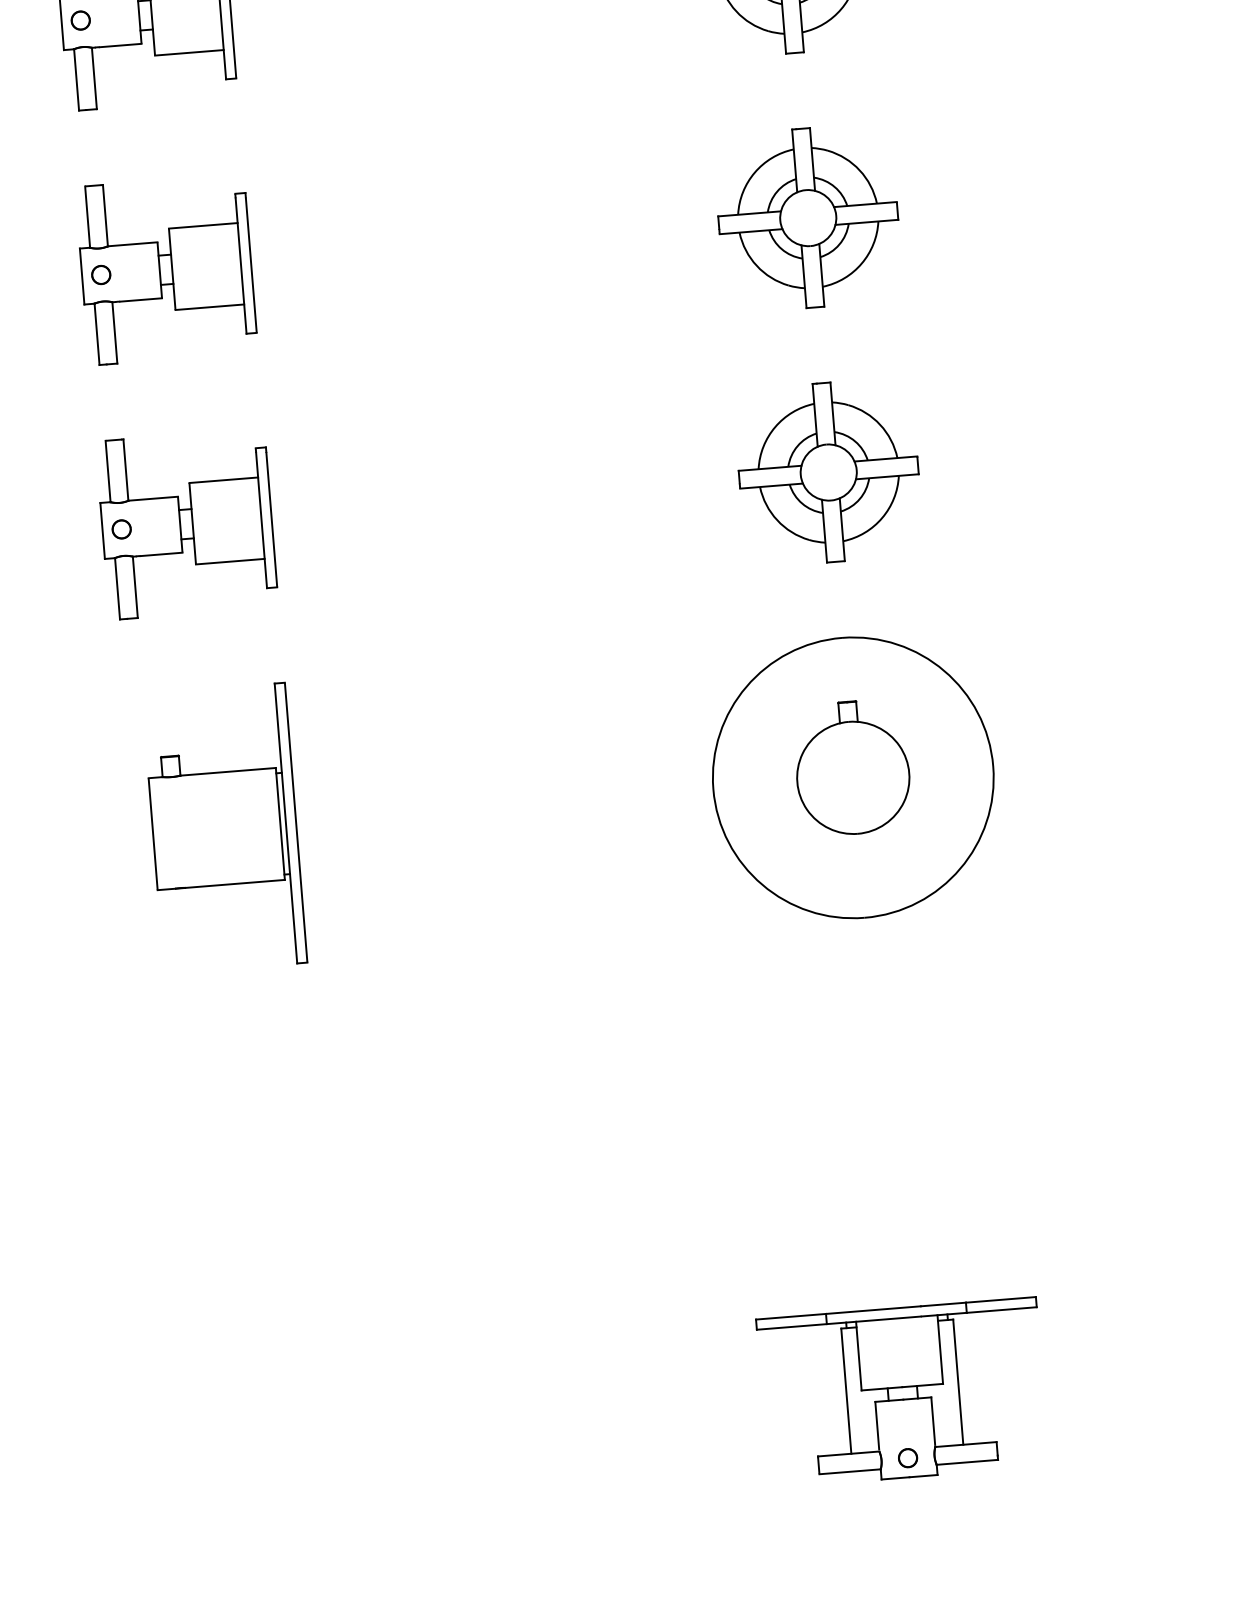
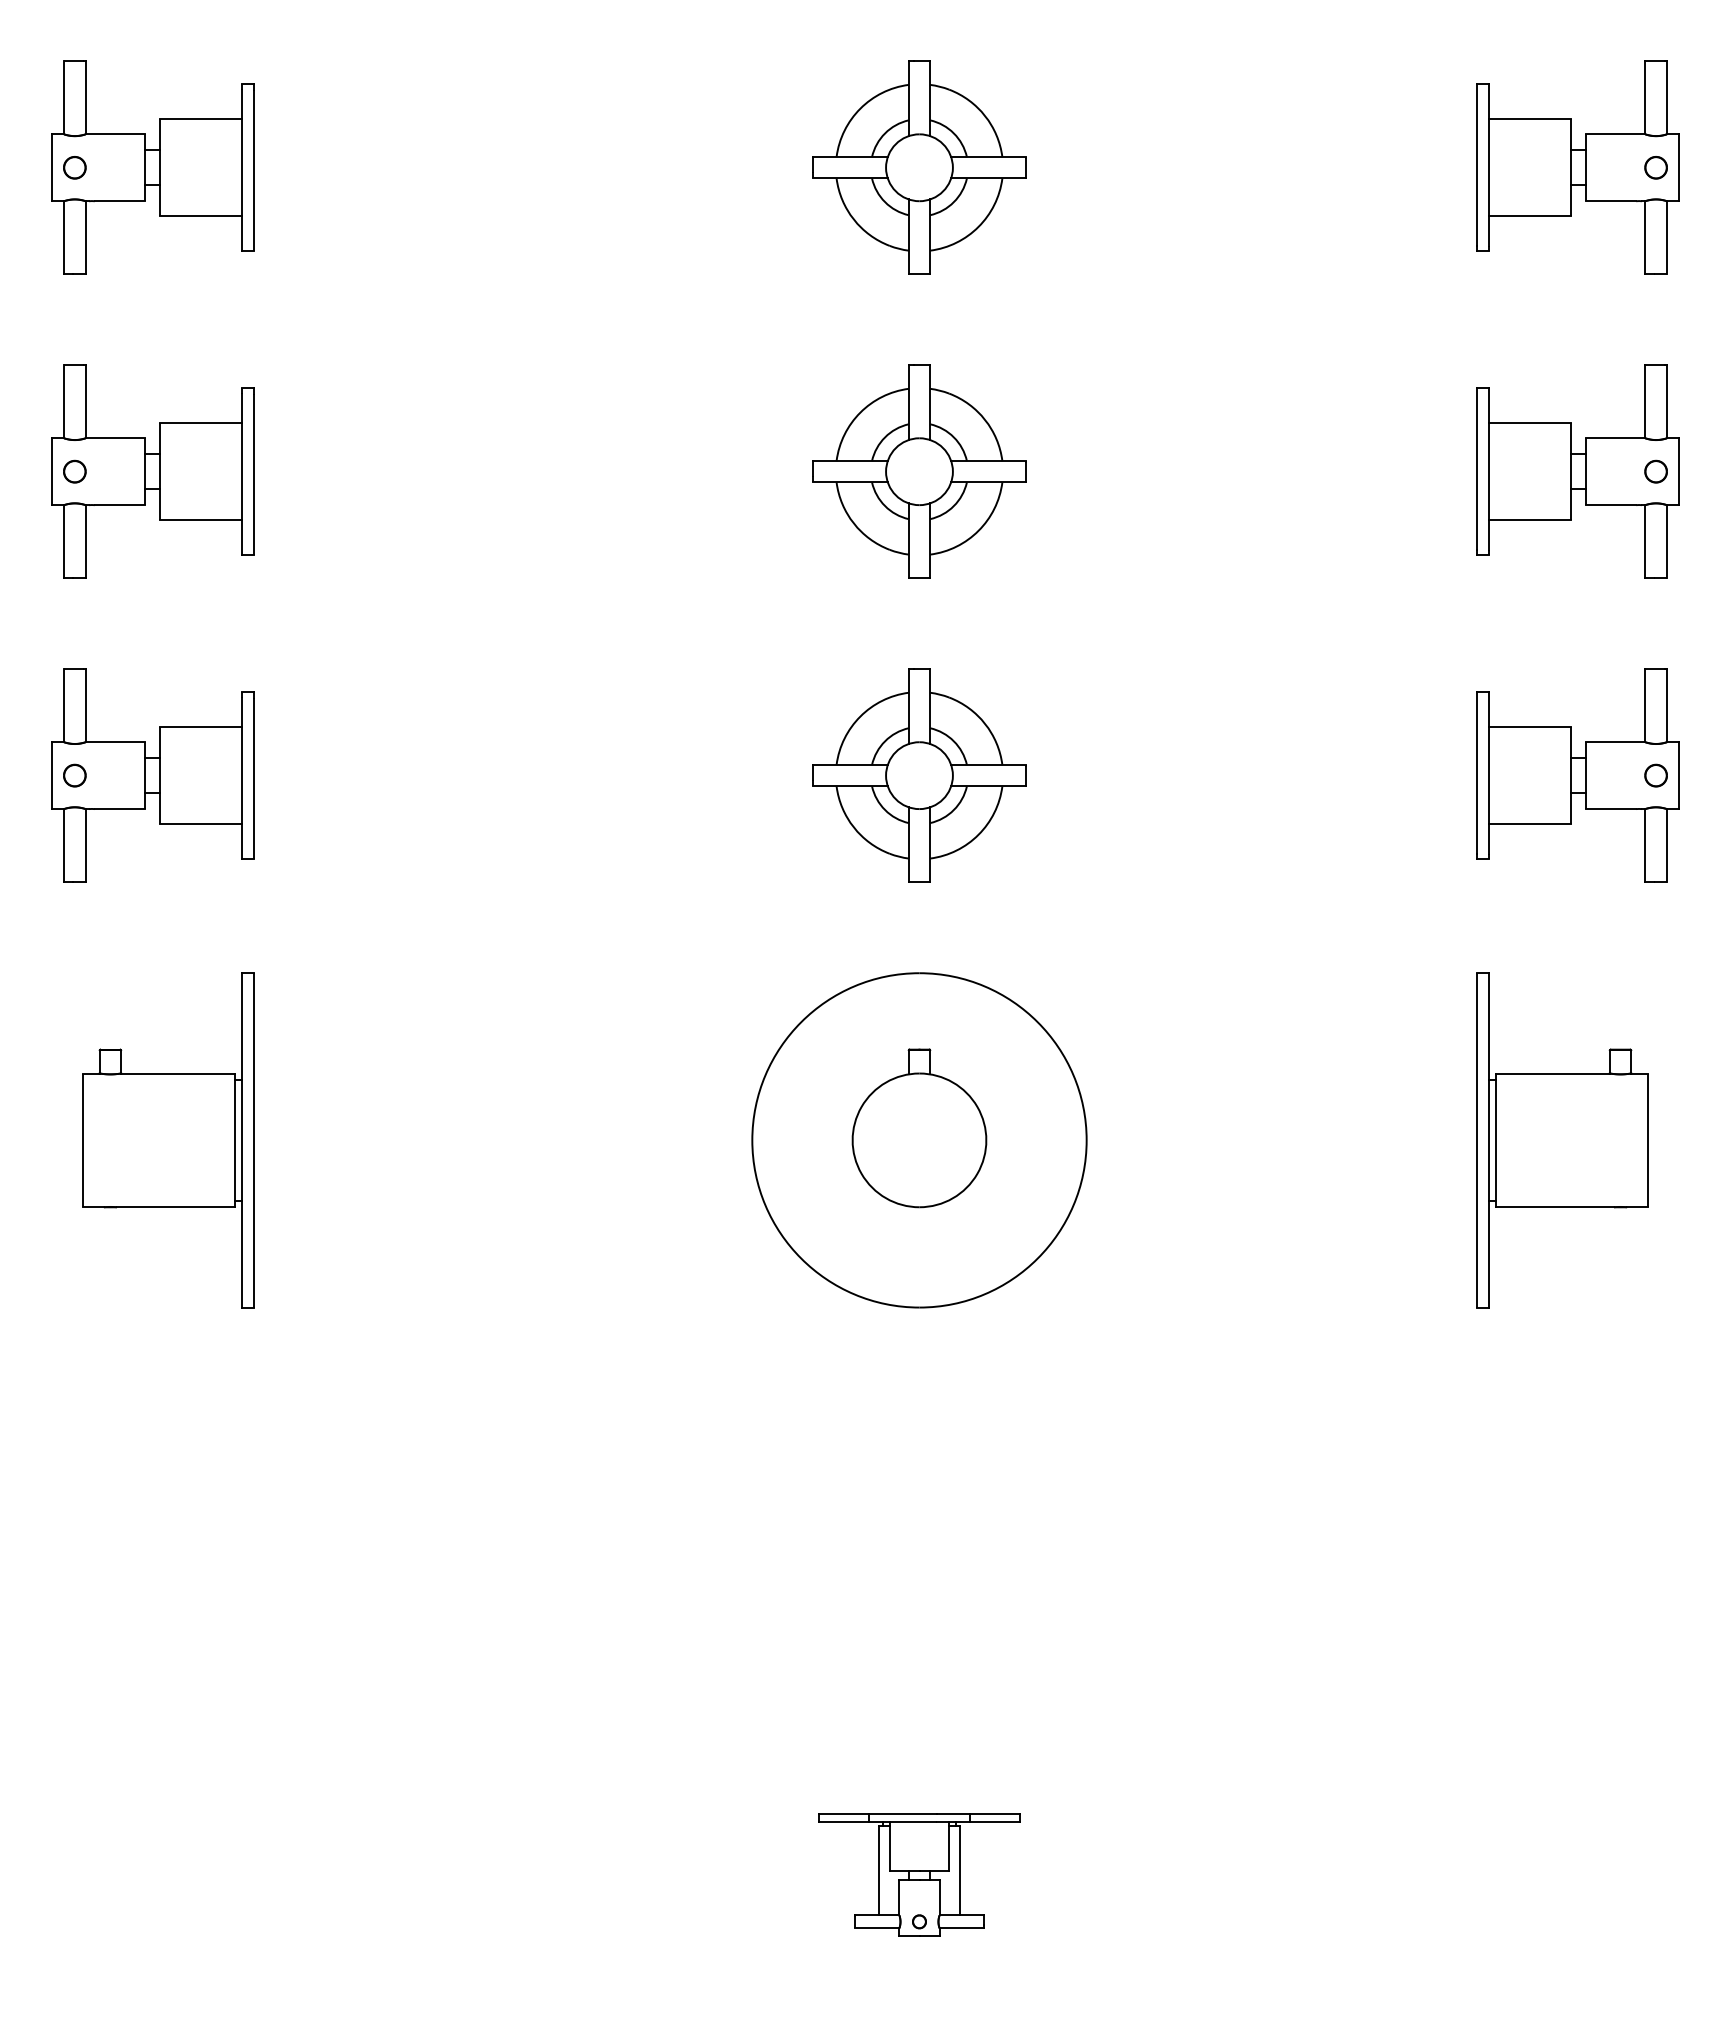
part: (902, 1392) -> (919, 1874), size x0.6

